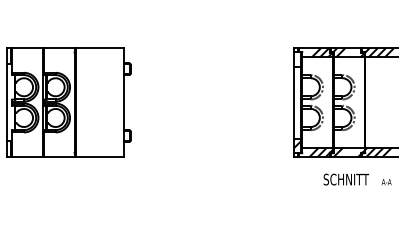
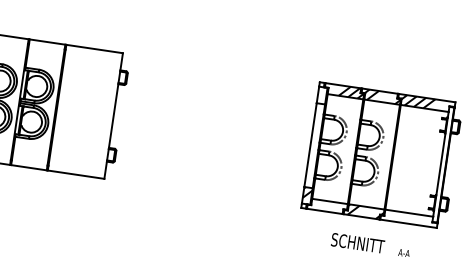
hatch: (320, 151) -> (332, 206), removed
hatch: (378, 151) -> (400, 216), removed

